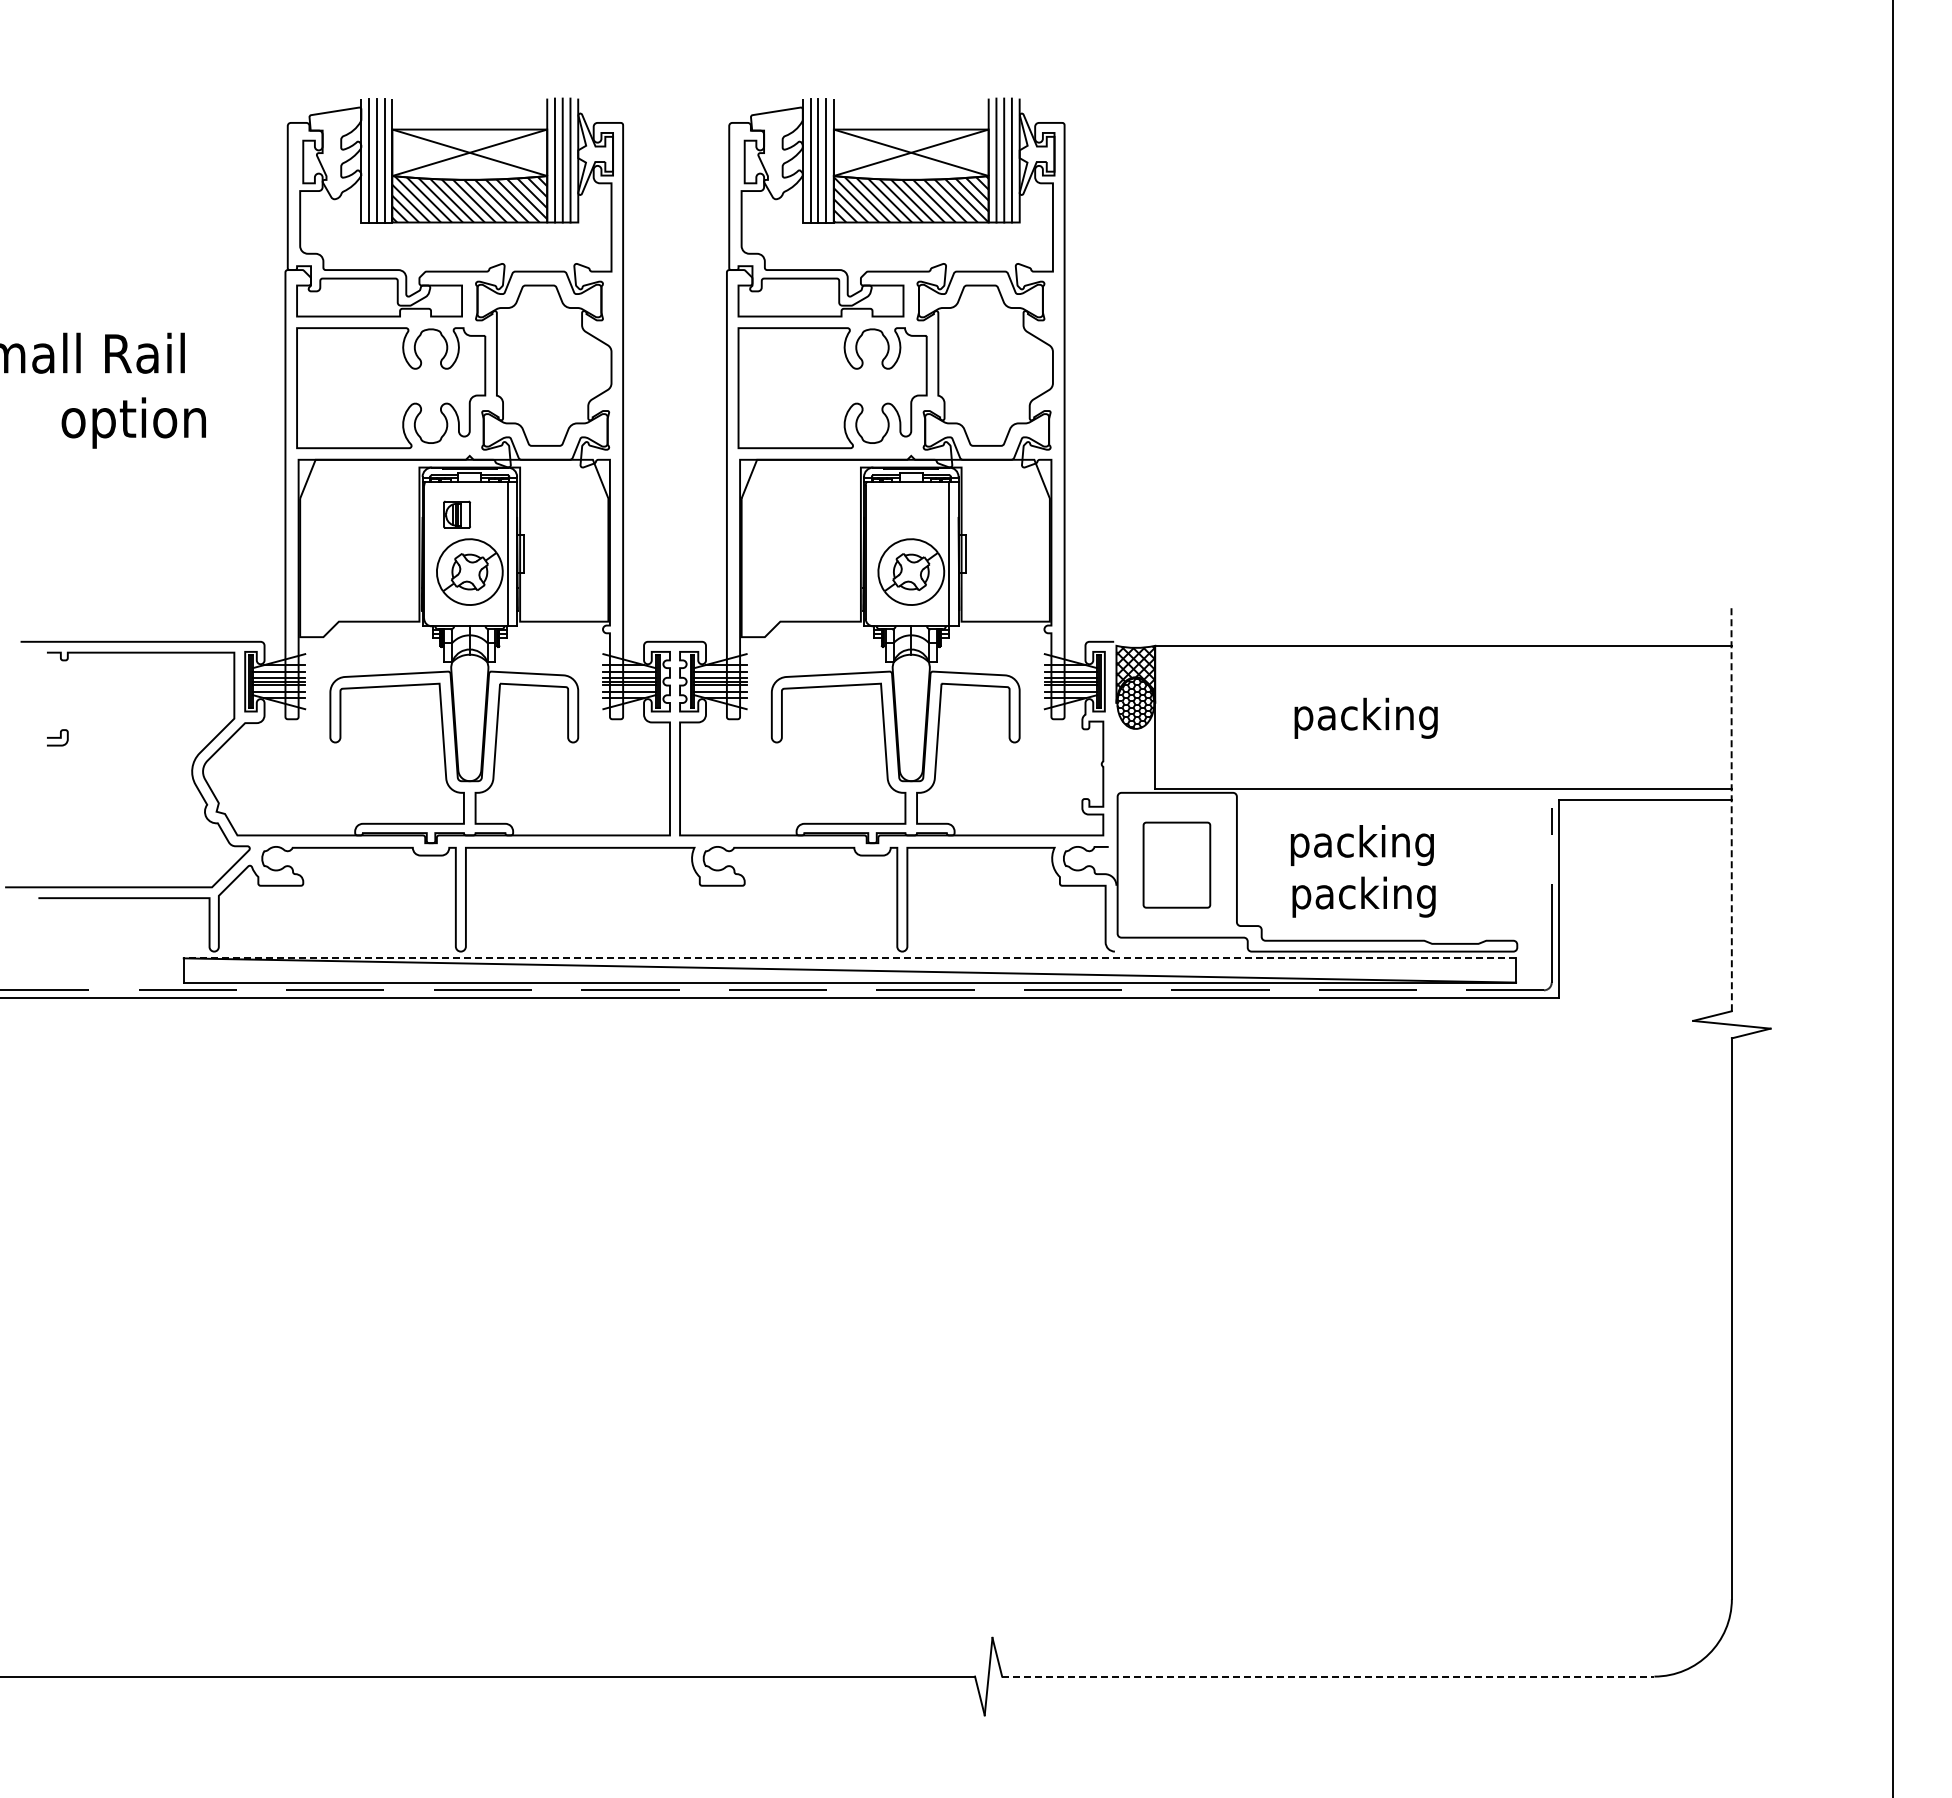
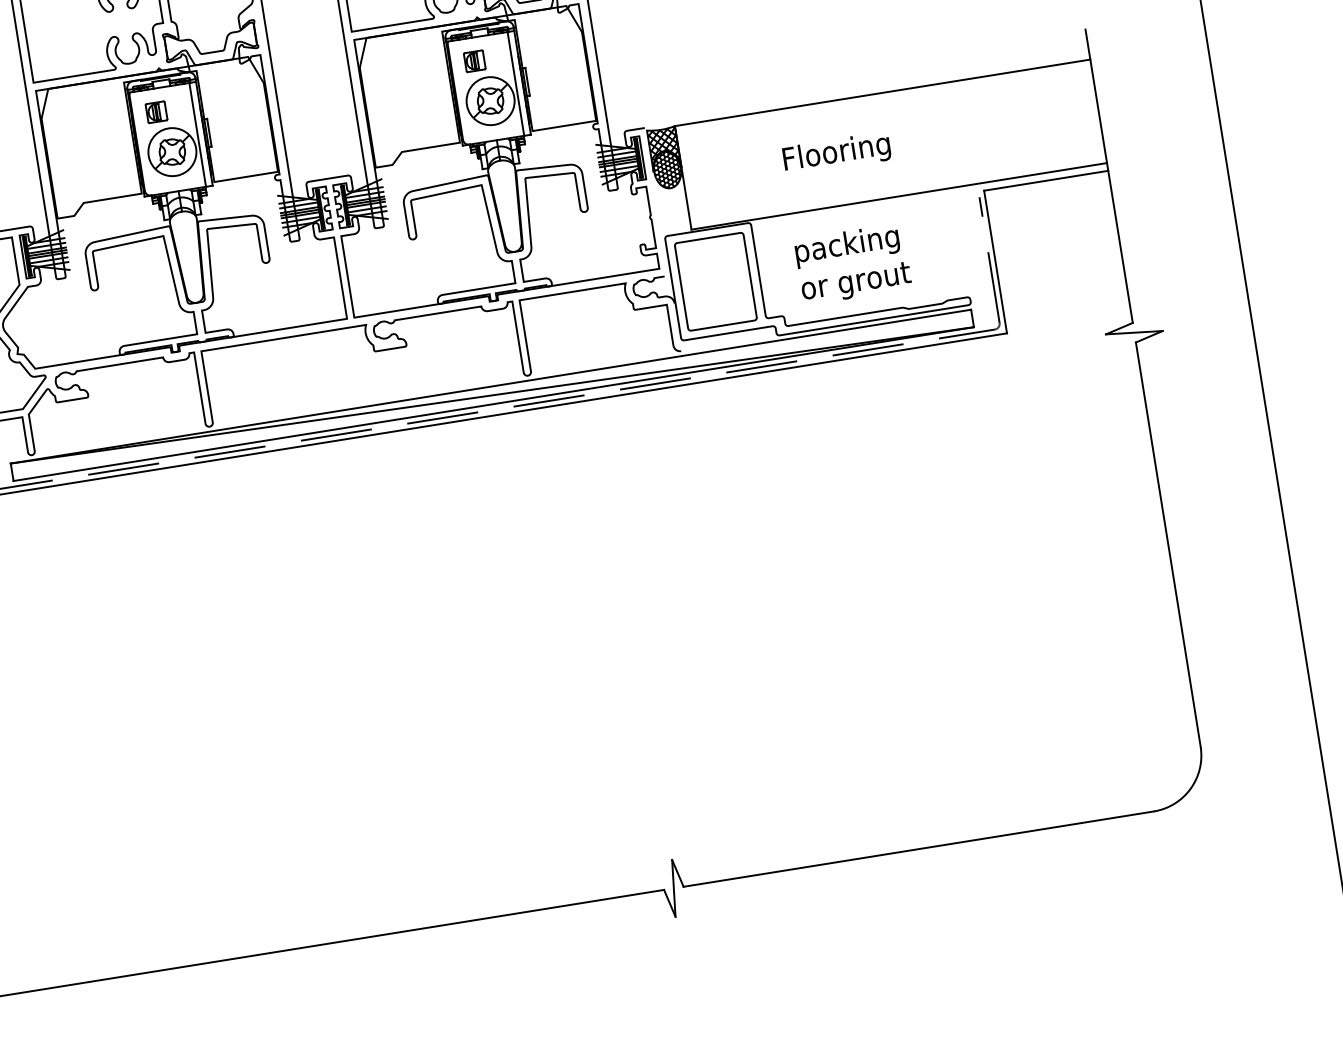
part: (898, 514) -> (474, 61), added
text: (1367, 717) -> (836, 153), packing -> Flooring
line: (1731, 807) -> (1108, 176), dashed -> solid
part: (1176, 864) -> (715, 281), size x1.43
text: (1366, 896) -> (856, 282), packing -> or grout
line: (849, 958) -> (490, 386), dashed -> solid
line: (1328, 1676) -> (918, 849), dashed -> solid

